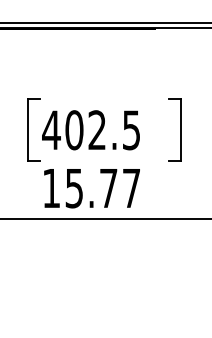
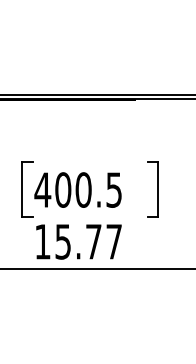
text: (97, 129) -> (83, 189), 402.5 -> 400.5

